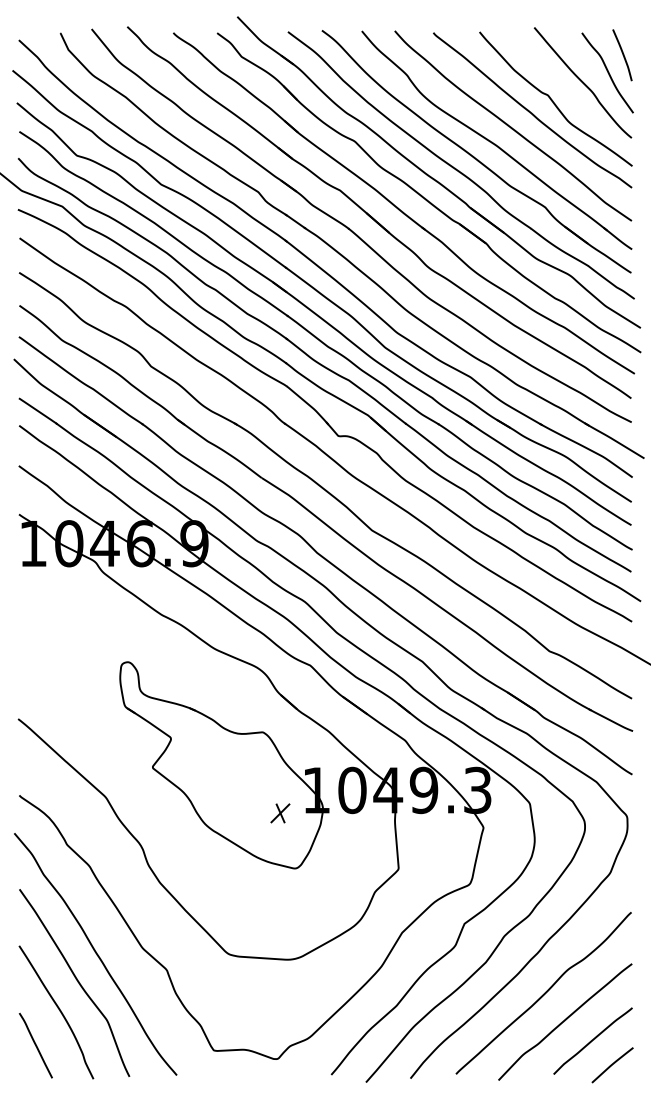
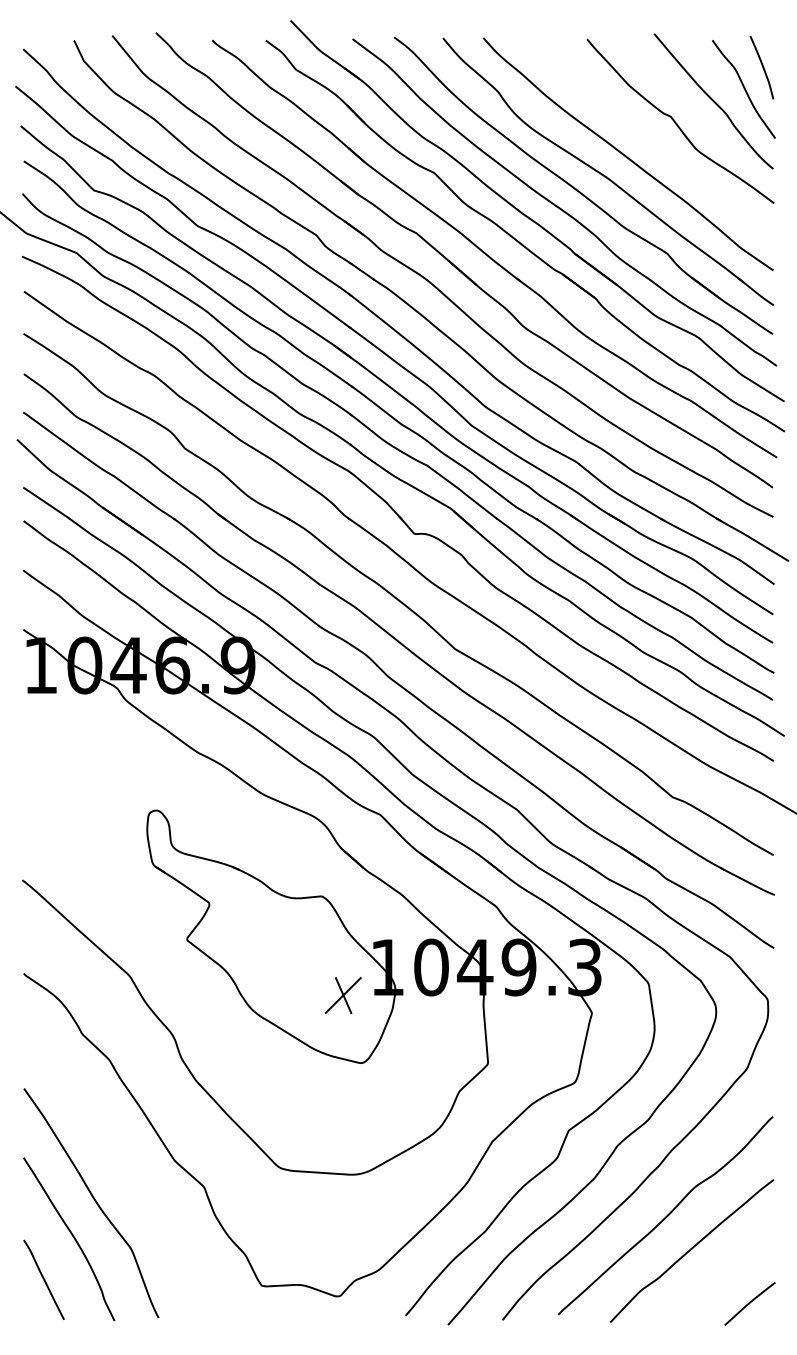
curve: (532, 112) -> (651, 137), removed
part: (280, 813) -> (343, 995), size x1.6
curve: (95, 953) -> (116, 1167), removed
curve: (592, 1040) -> (725, 1273), removed

